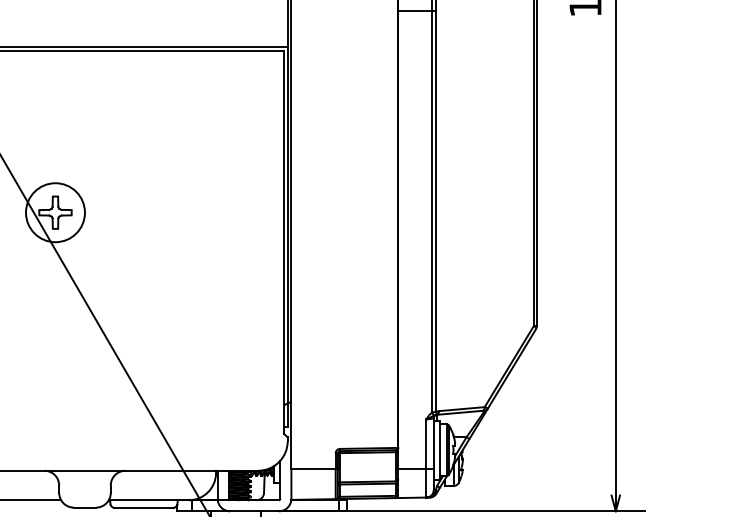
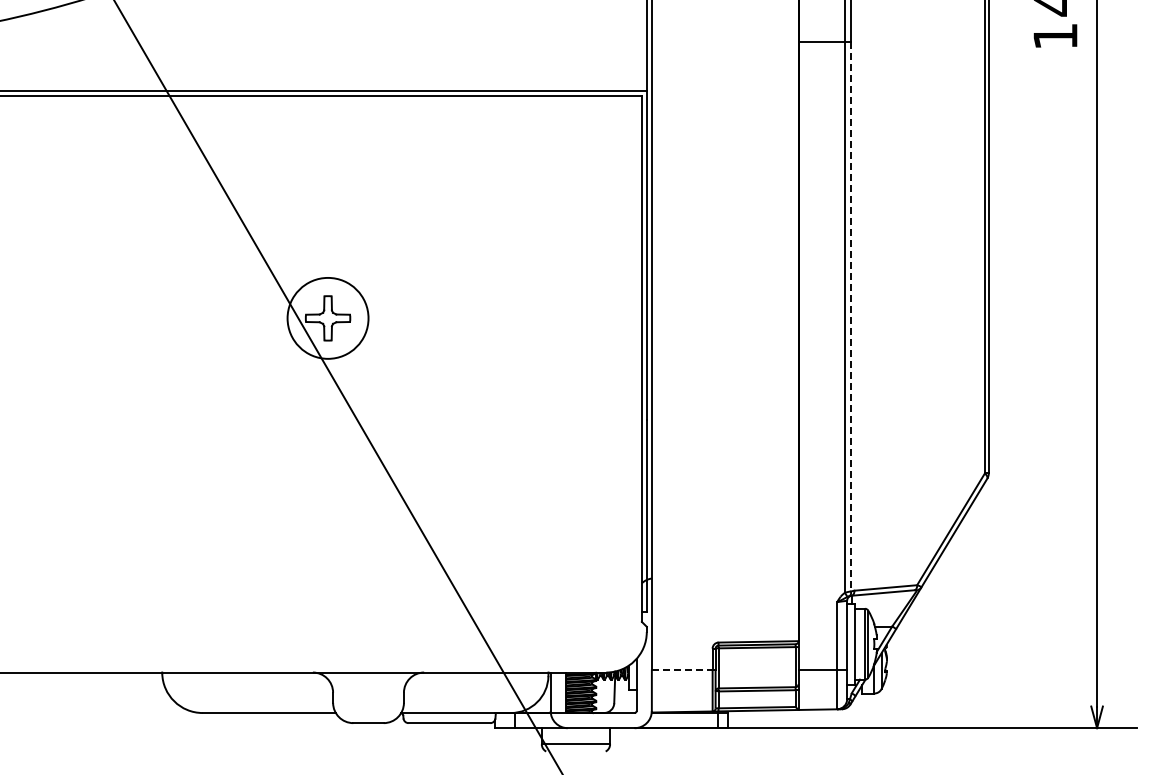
line: (436, 211) -> (850, 316), solid -> dashed
line: (313, 468) -> (682, 669), solid -> dashed

